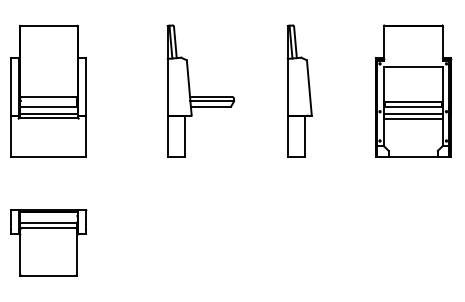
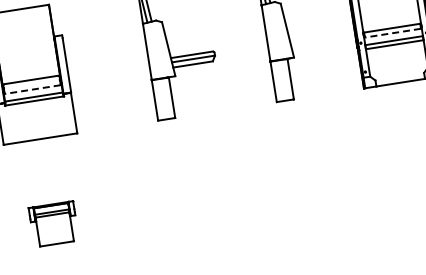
line: (48, 106) -> (32, 89), solid -> dashed
line: (412, 106) -> (392, 32), solid -> dashed
part: (48, 242) -> (53, 223), size x0.6

